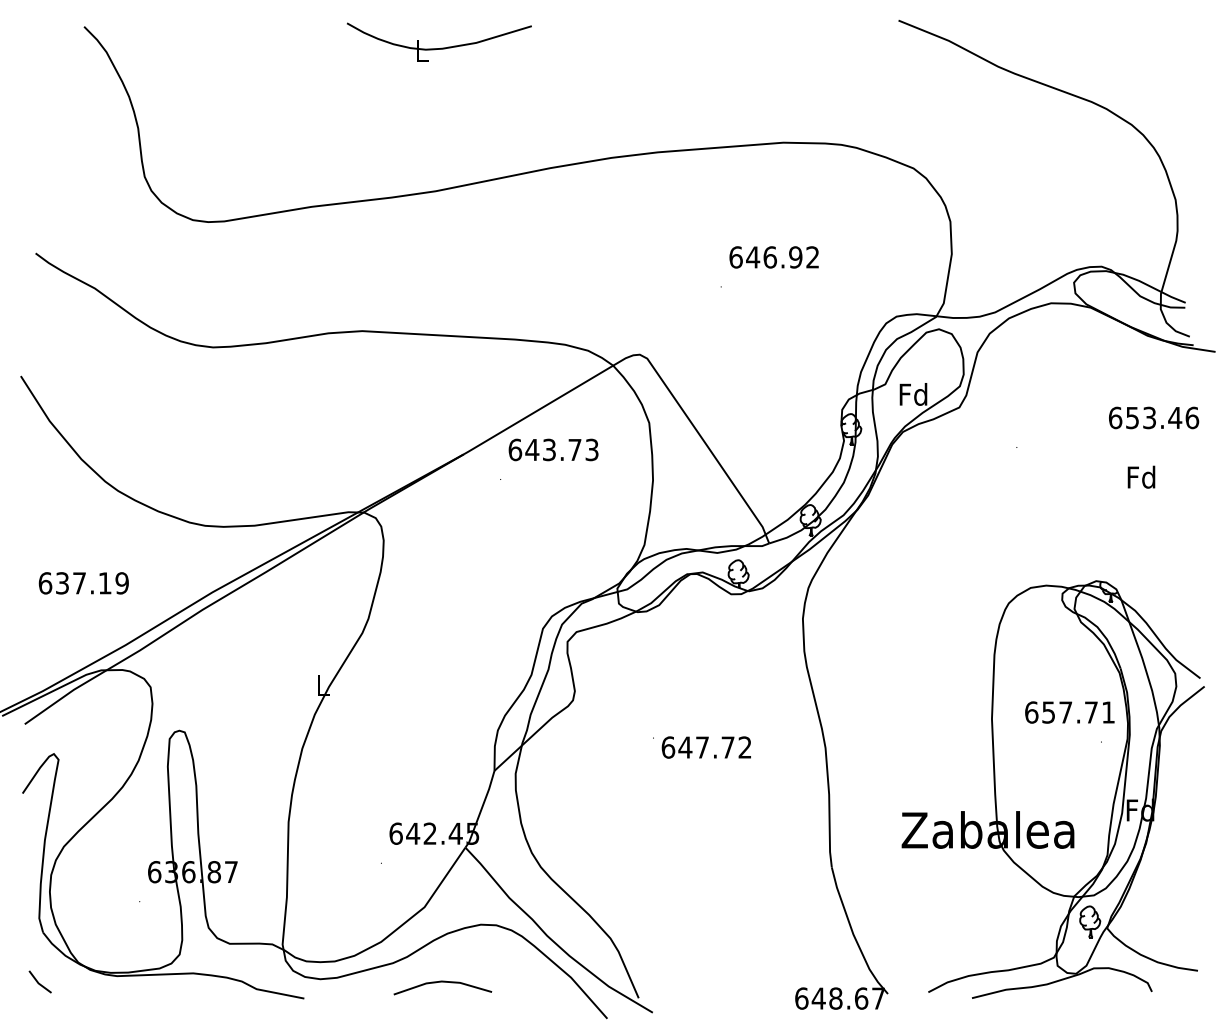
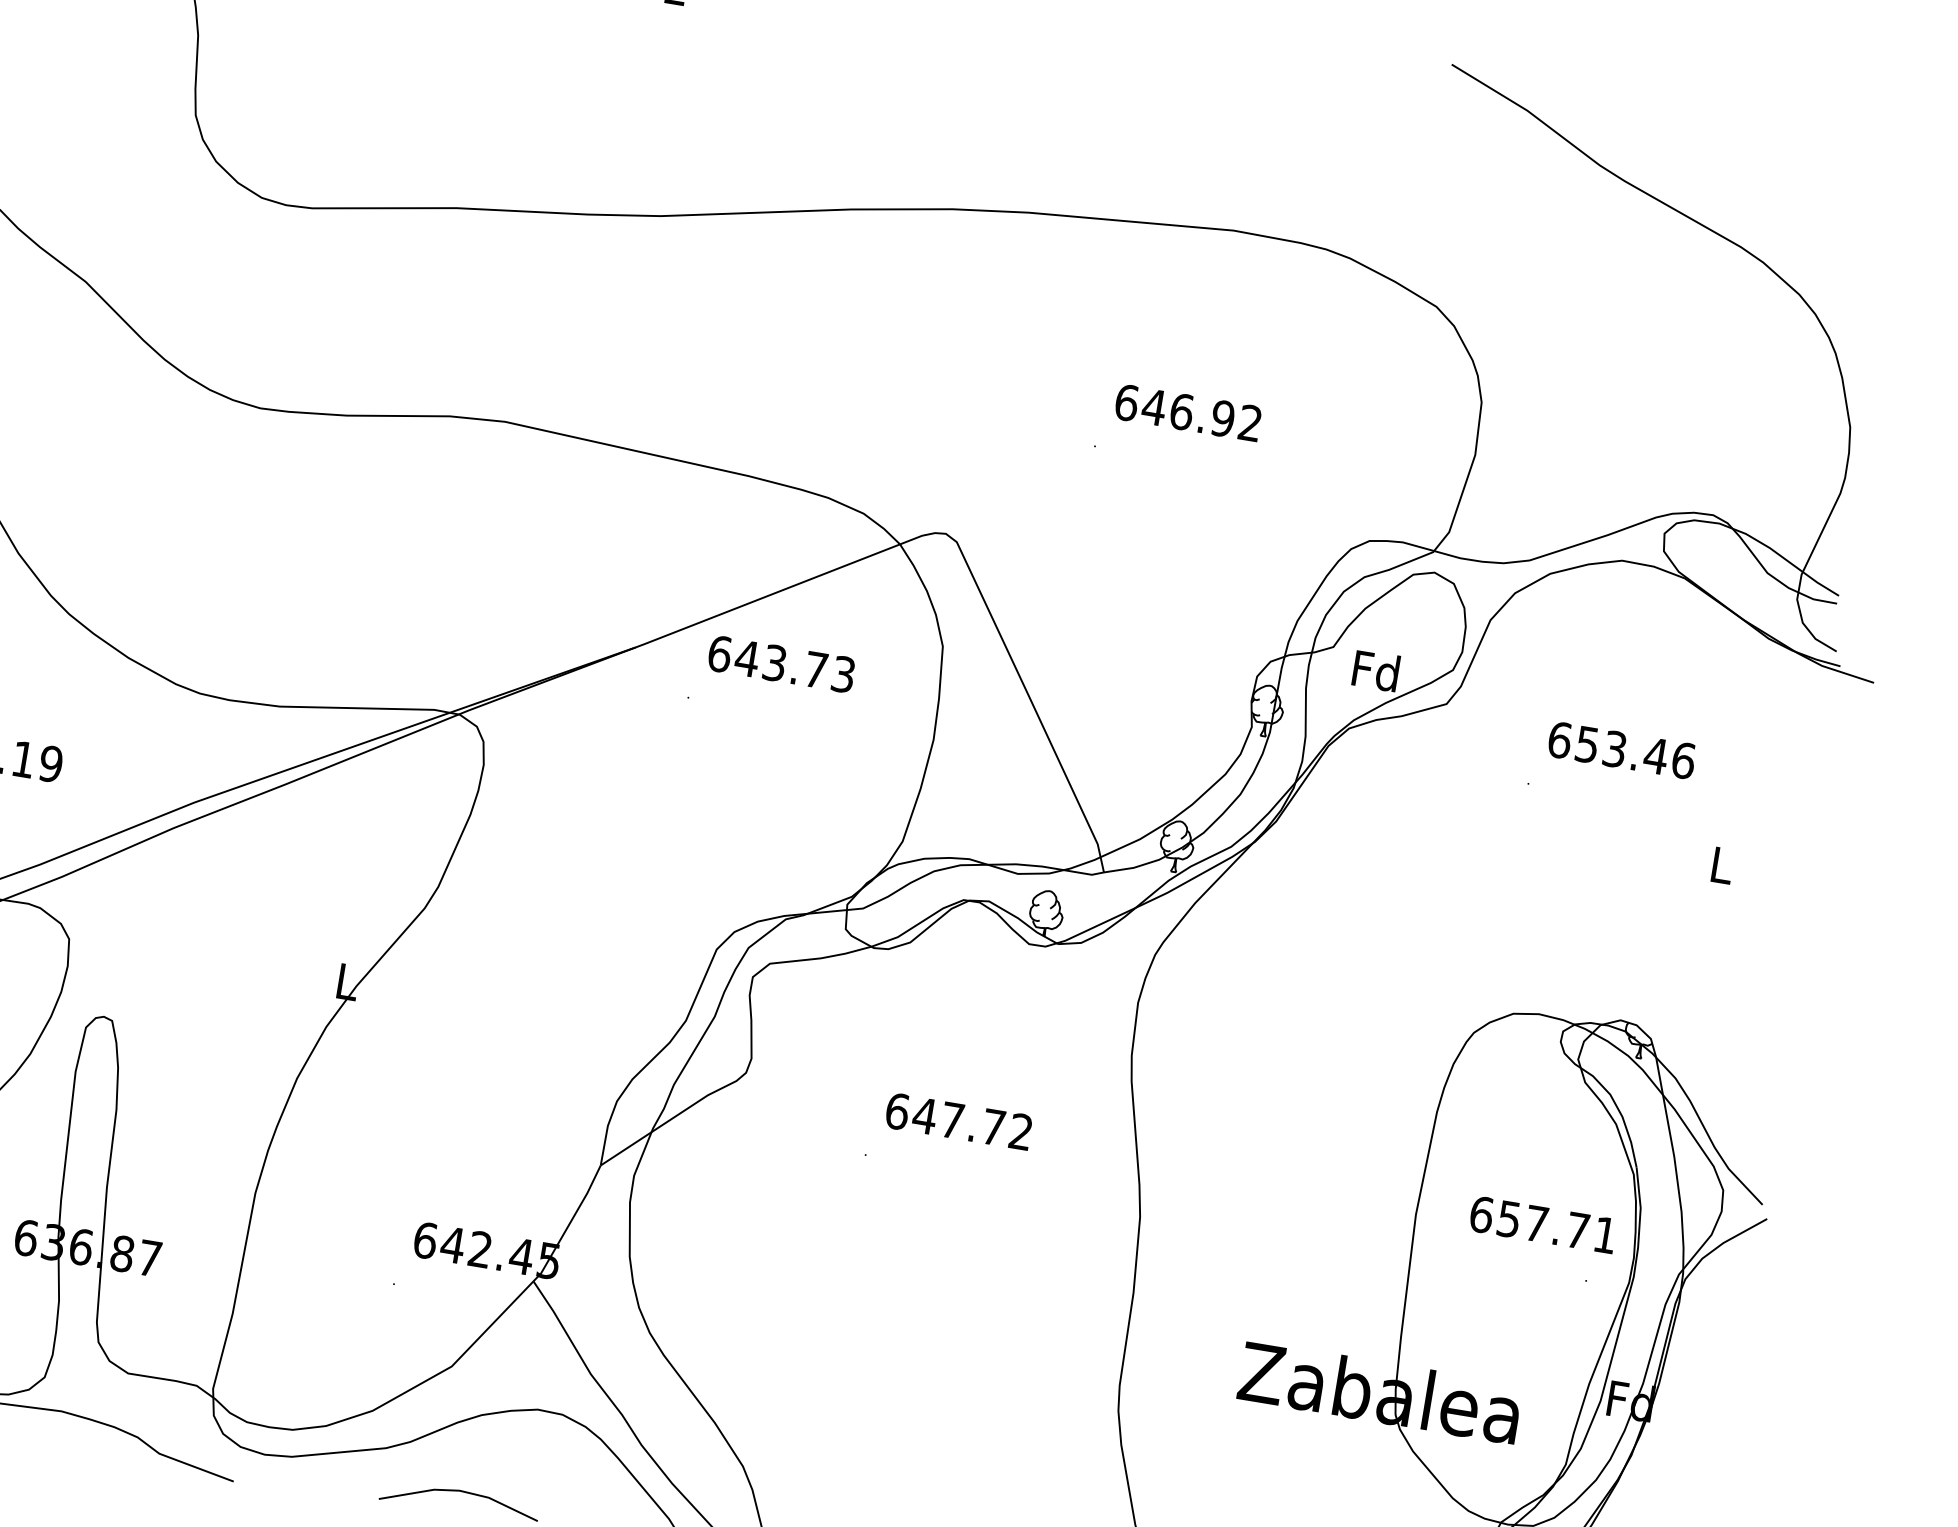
text: (1154, 417) -> (1622, 749), moved
text: (1141, 476) -> (1721, 863), Fd -> L
text: (705, 747) -> (957, 1121), moved

